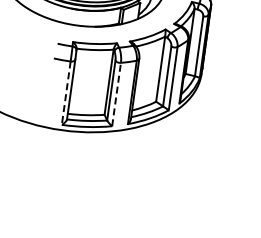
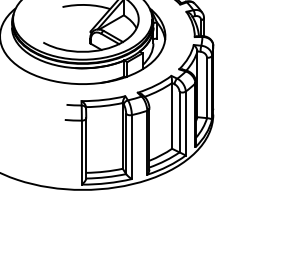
line: (65, 92) -> (81, 152), dashed -> solid
line: (116, 94) -> (131, 147), dashed -> solid

